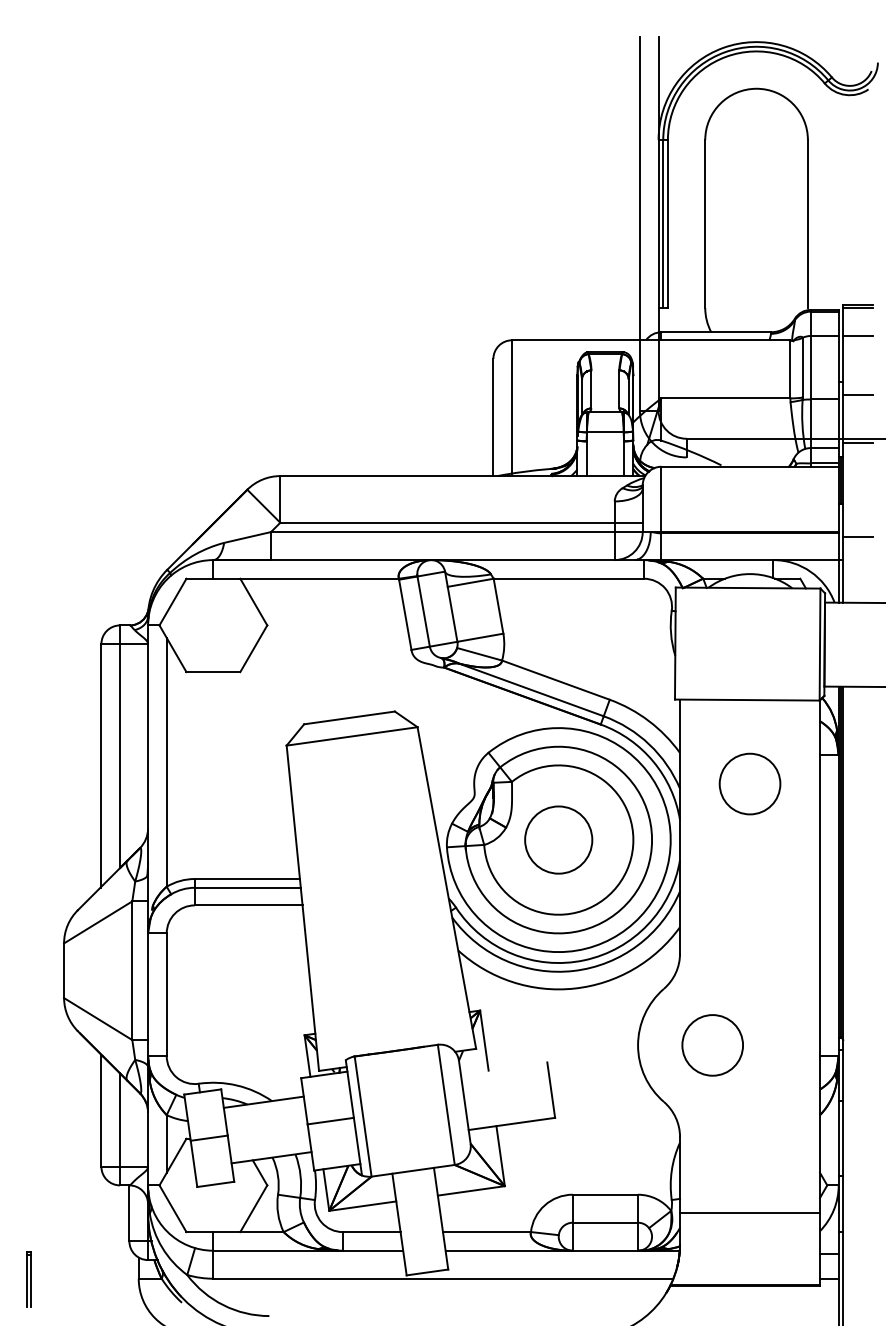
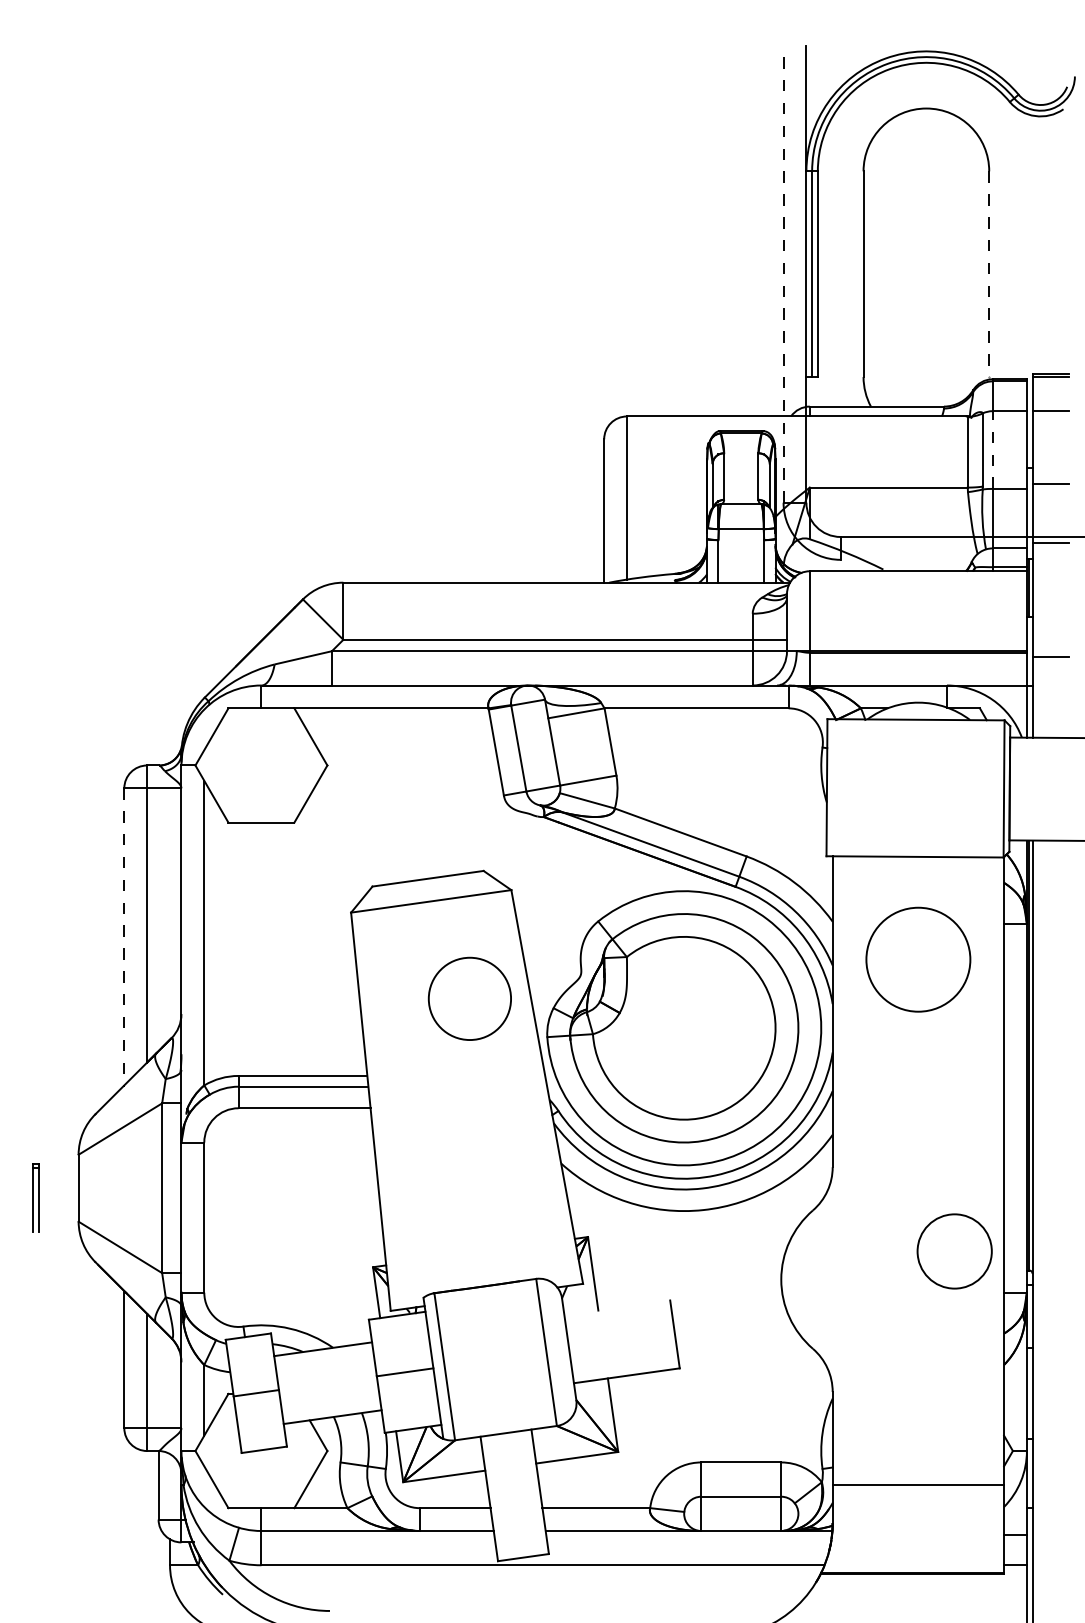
line: (639, 224) -> (783, 274), solid -> dashed
line: (807, 224) -> (988, 274), solid -> dashed
line: (810, 367) -> (992, 449), solid -> dashed
line: (101, 765) -> (124, 936), solid -> dashed
circle: (749, 783) -> (917, 959), size x1.4
circle: (558, 839) -> (469, 998), moved
circle: (712, 1045) -> (954, 1251), moved
part: (28, 1279) -> (35, 1197), moved

